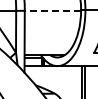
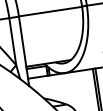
line: (52, 10) -> (50, 11), dashed -> solid

